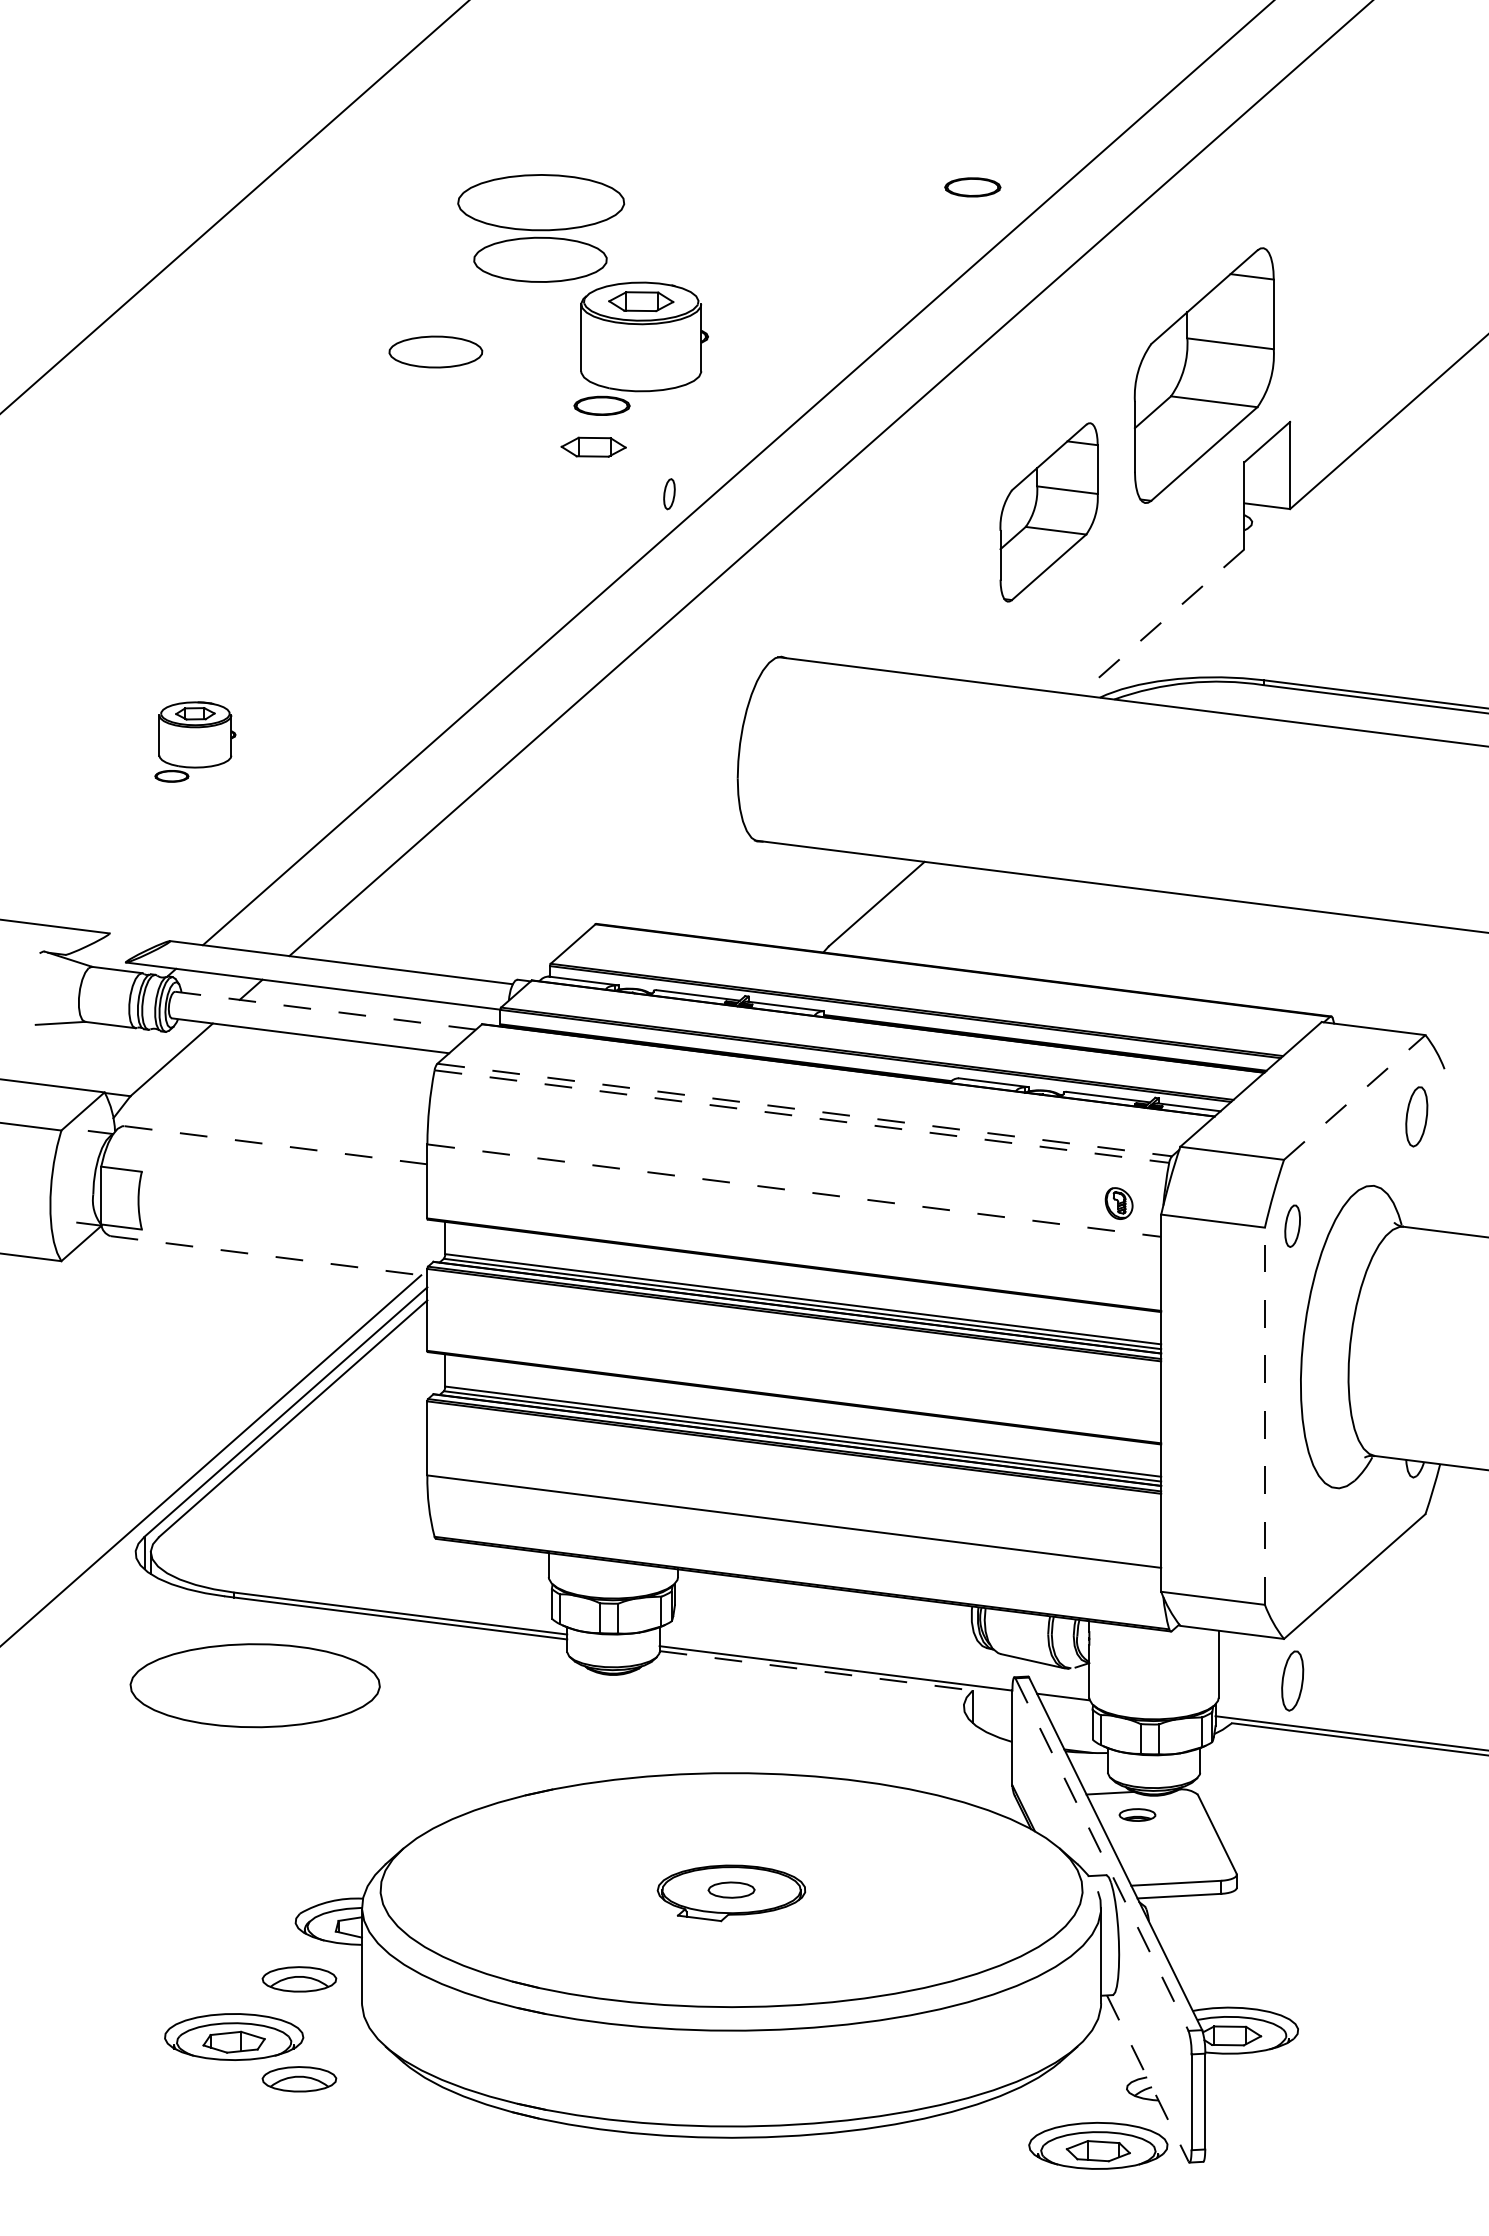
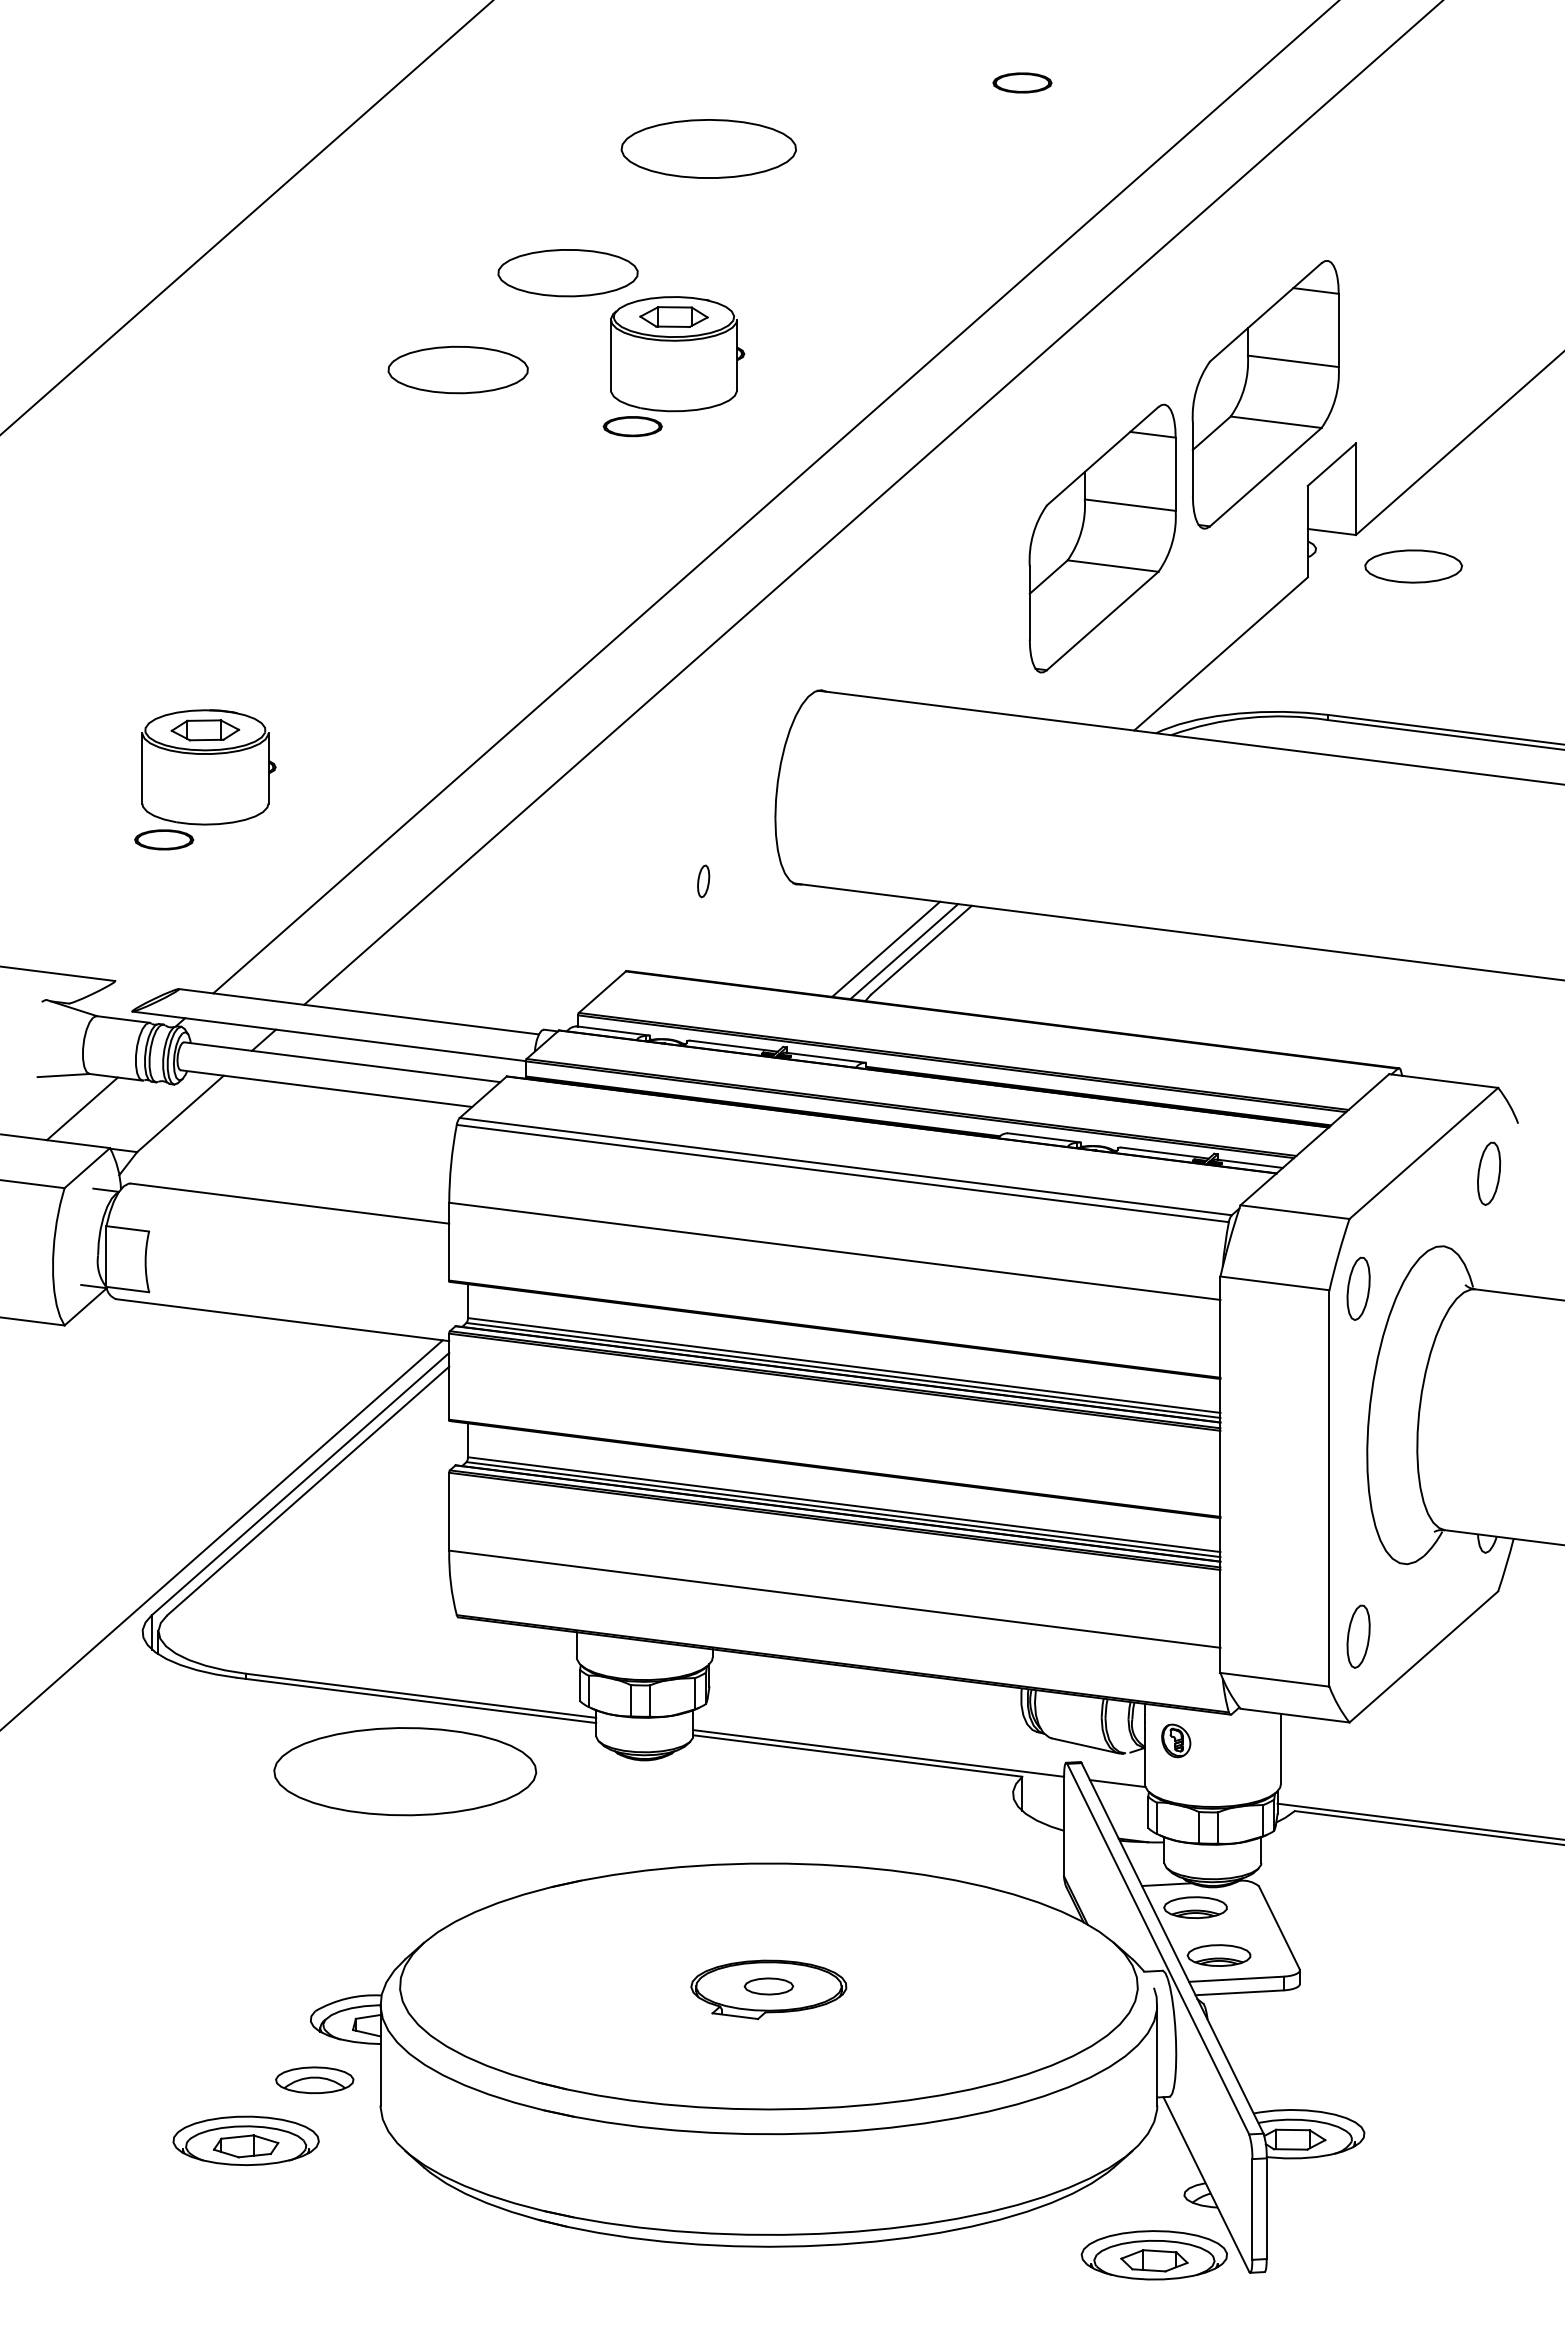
part: (972, 186) -> (1022, 82), moved
part: (540, 202) -> (708, 148), moved
part: (435, 351) -> (457, 369), size x1.43
part: (593, 446) -> (623, 469), removed
part: (669, 494) -> (703, 881), moved
part: (1048, 512) -> (1102, 538), size x1.43
part: (1344, 539) -> (1413, 566), added
line: (1162, 621) -> (1221, 653), dashed -> solid
part: (195, 741) -> (205, 779), size x1.67
line: (843, 902) -> (886, 948), added
line: (860, 905) -> (904, 951), added
line: (324, 1010) -> (341, 1062), dashed -> solid
line: (77, 1054) -> (81, 1108), added
line: (1355, 1097) -> (1424, 1153), dashed -> solid
line: (805, 1109) -> (846, 1166), dashed -> solid
line: (802, 1116) -> (843, 1173), dashed -> solid
line: (275, 1145) -> (289, 1203), dashed -> solid
line: (793, 1190) -> (834, 1251), dashed -> solid
part: (1119, 1203) -> (1176, 1740), moved
part: (1292, 1225) -> (1358, 1288), size x1.43
line: (268, 1256) -> (282, 1320), dashed -> solid
line: (1264, 1415) -> (1329, 1487), dashed -> solid
line: (815, 1671) -> (857, 1756), dashed -> solid
part: (1292, 1680) -> (1358, 1636), moved
part: (255, 1685) -> (405, 1771), moved
part: (1137, 1814) -> (1195, 1907), size x1.67
line: (1102, 1854) -> (1158, 1949), dashed -> solid
part: (1159, 1860) -> (1218, 1955), added
part: (299, 2078) -> (314, 2184), removed
line: (1147, 2078) -> (1206, 2184), dashed -> solid

